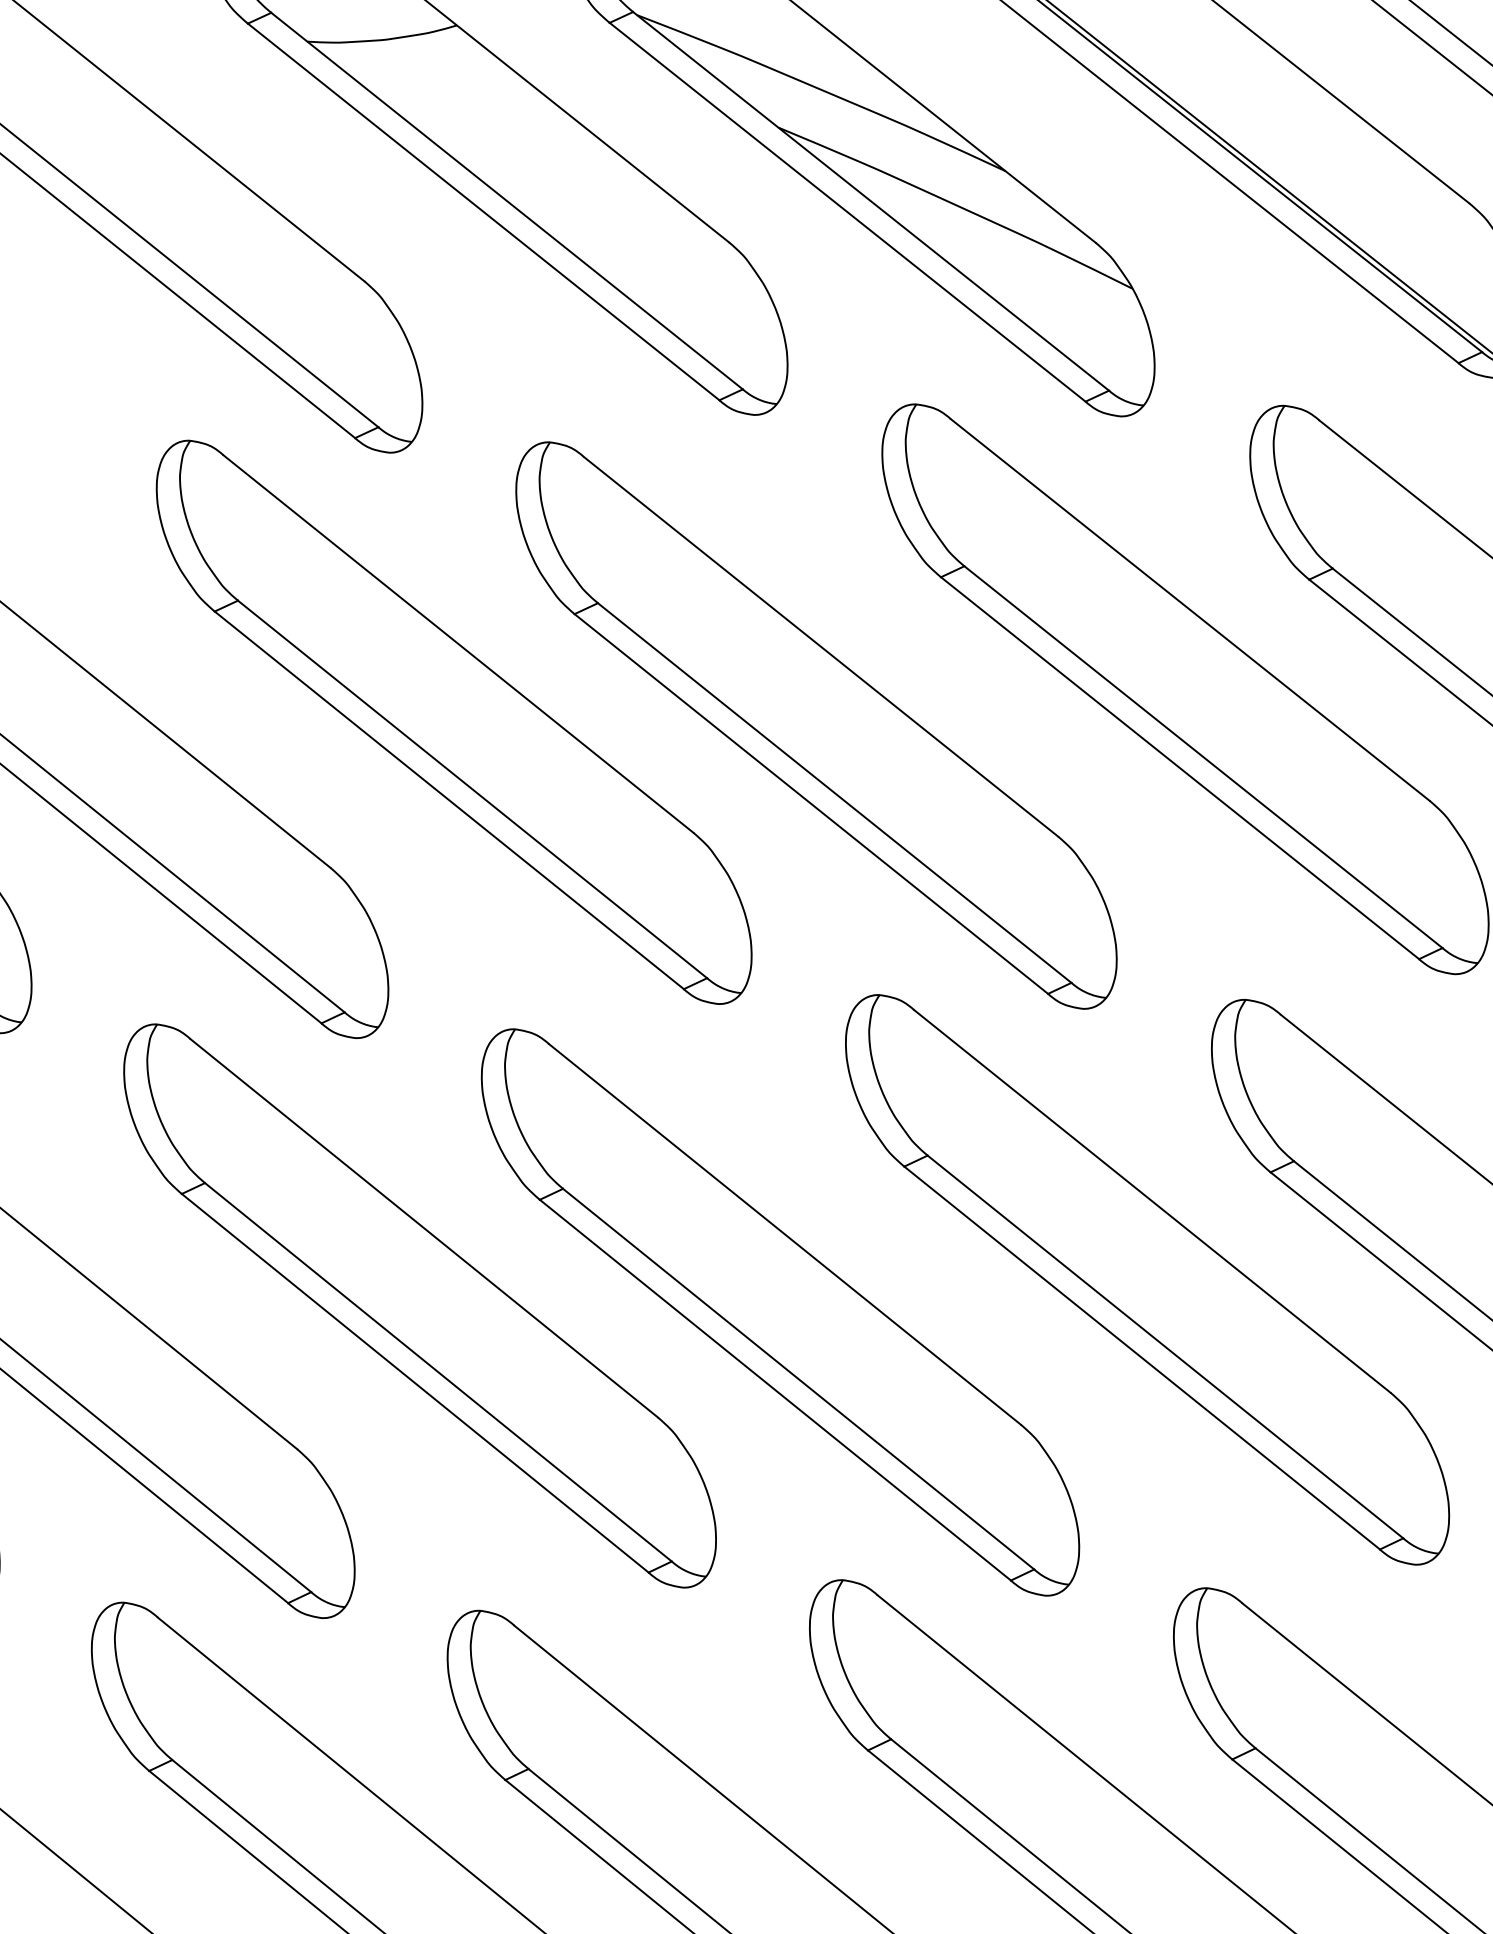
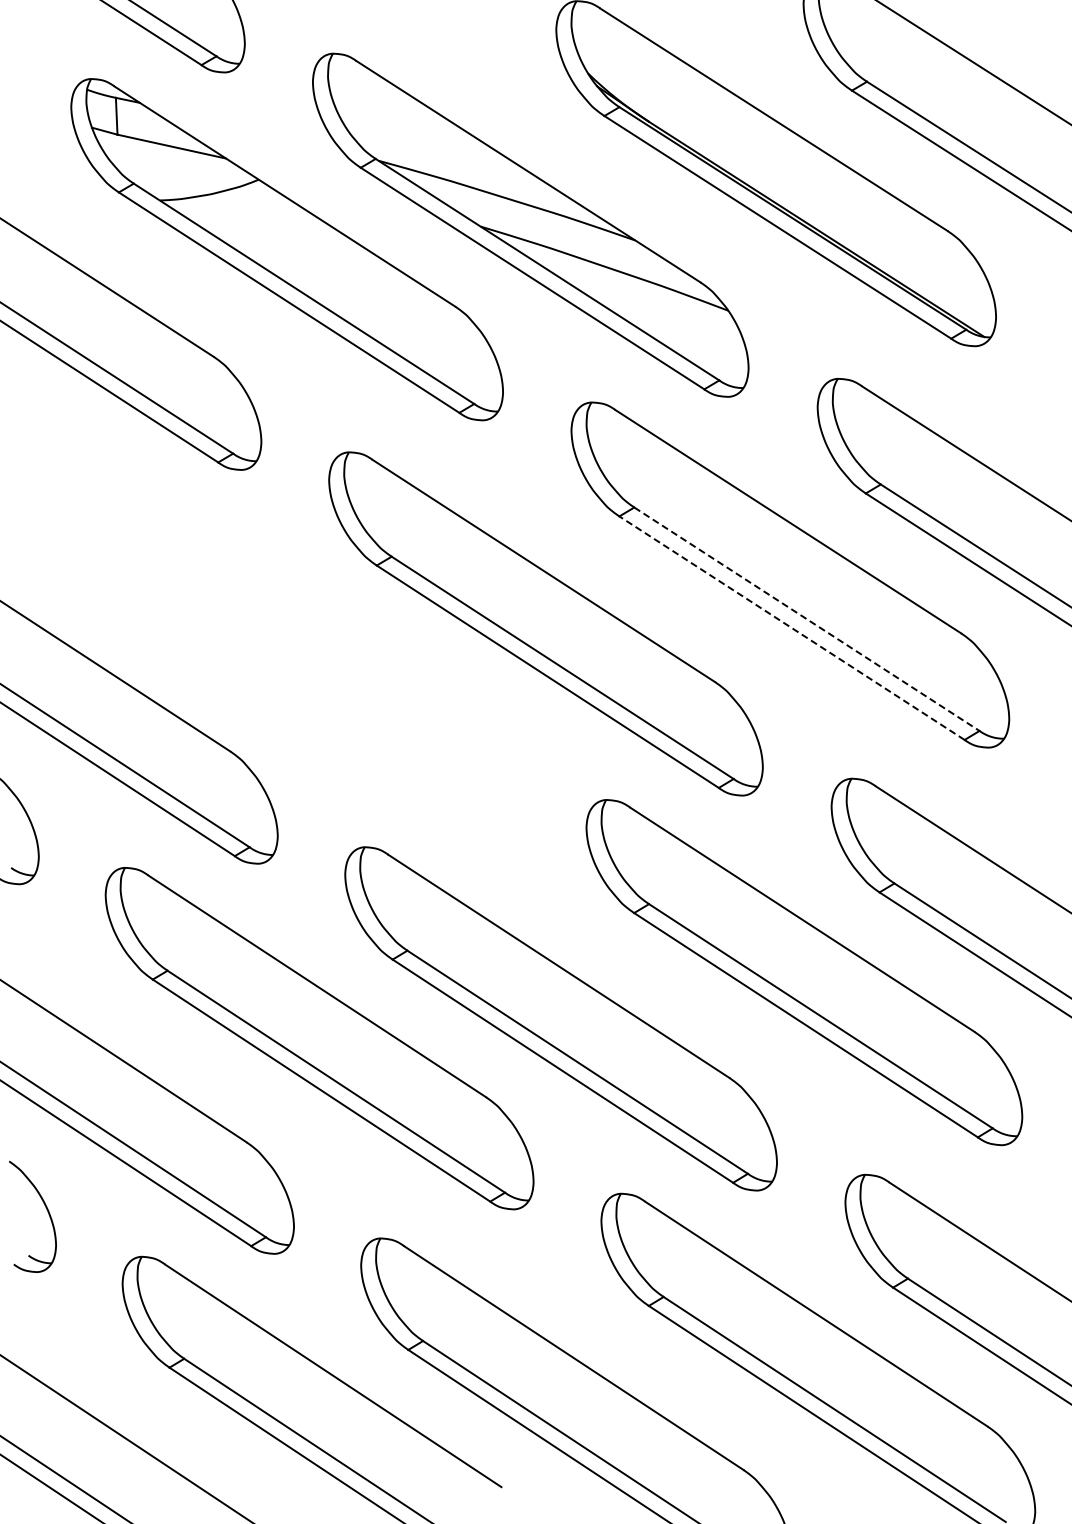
part: (454, 721) -> (303, 645), removed
line: (1202, 757) -> (806, 619), solid -> dashed
line: (1180, 768) -> (792, 628), solid -> dashed

